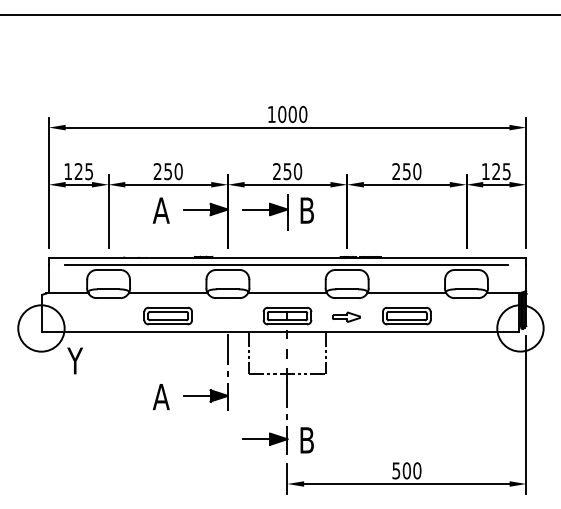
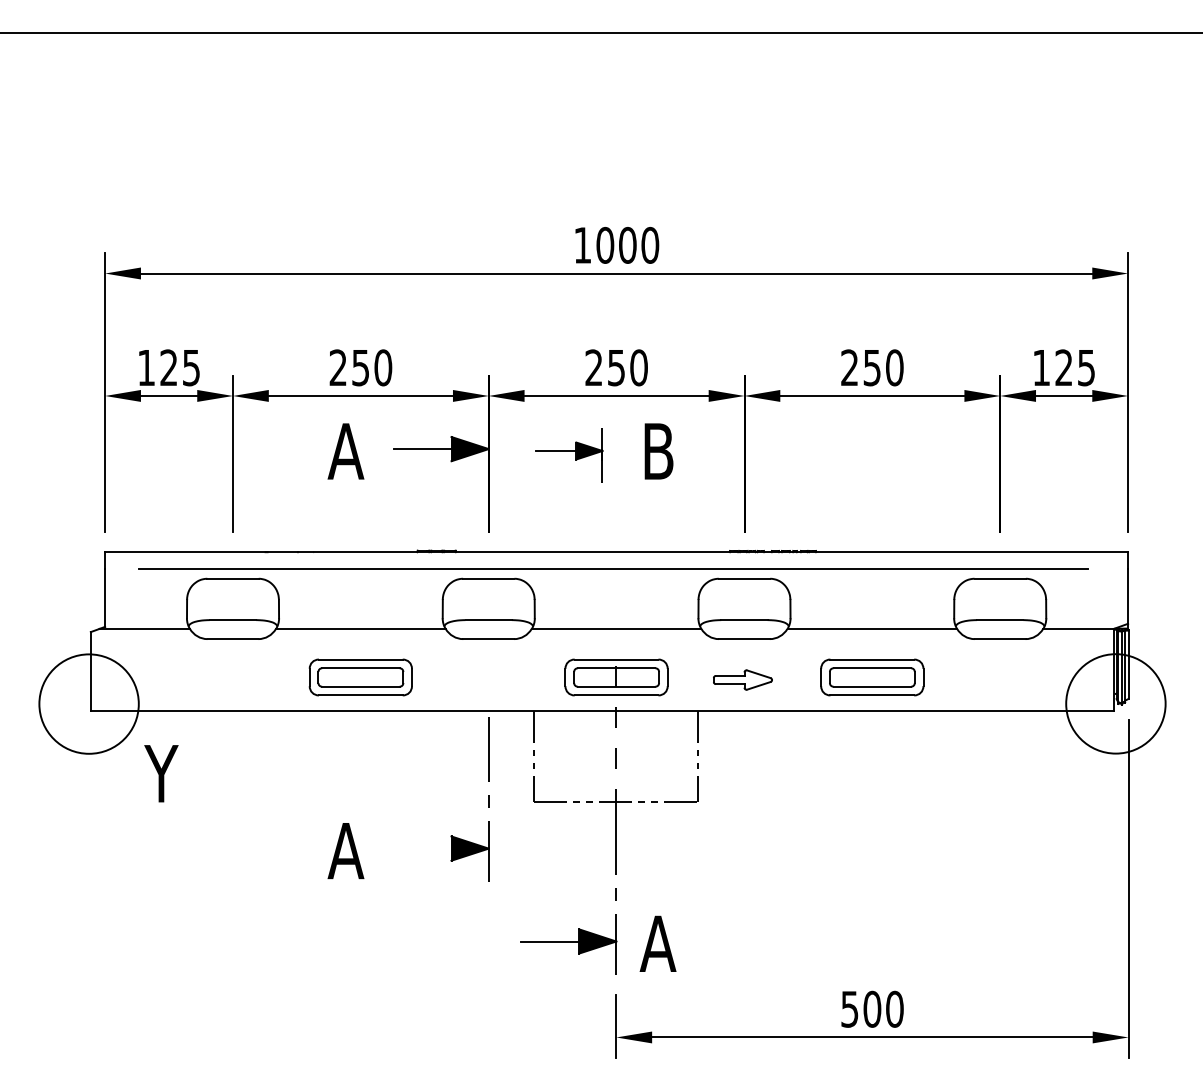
part: (265, 212) -> (569, 455), size x0.7
line: (196, 395) -> (421, 847), removed
text: (306, 440) -> (657, 944), B -> A

